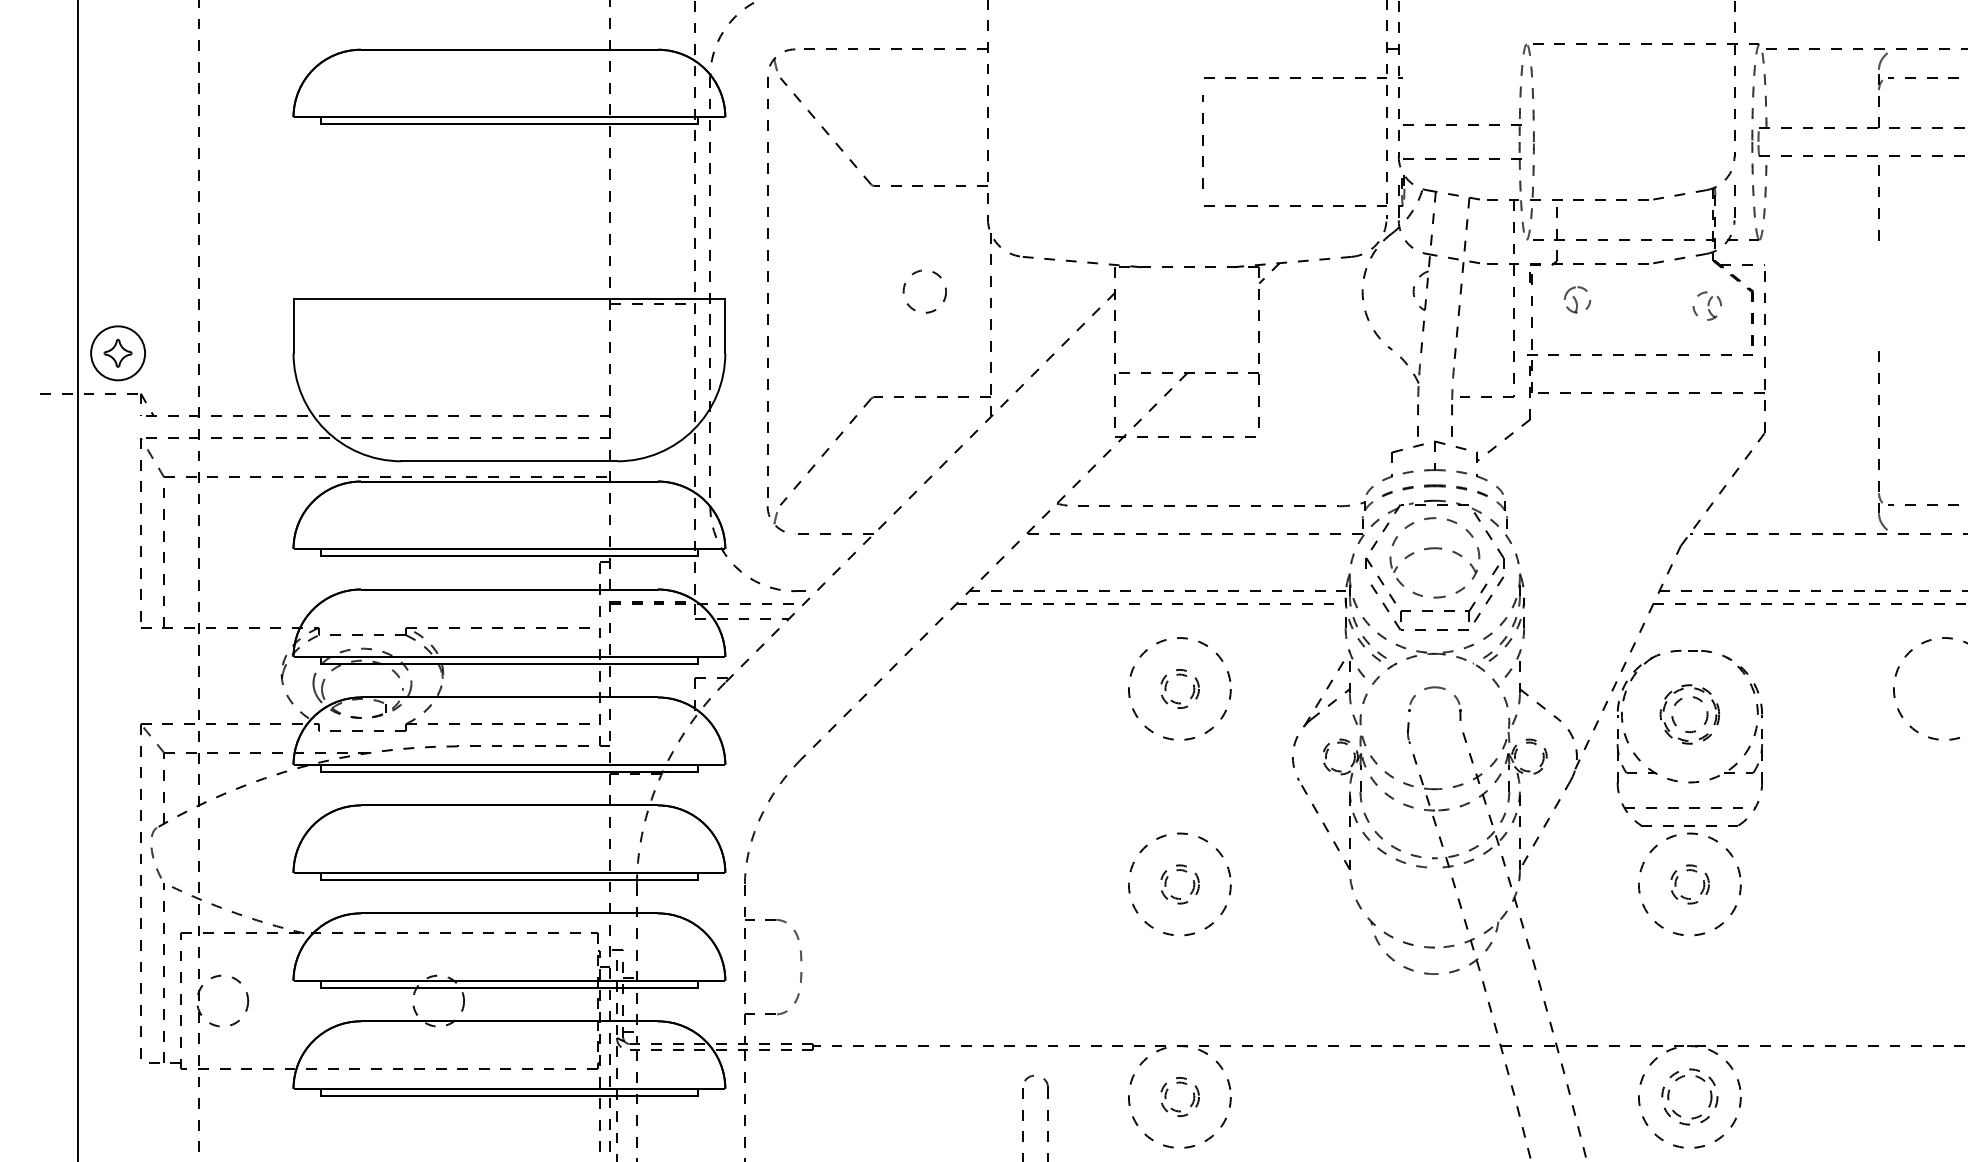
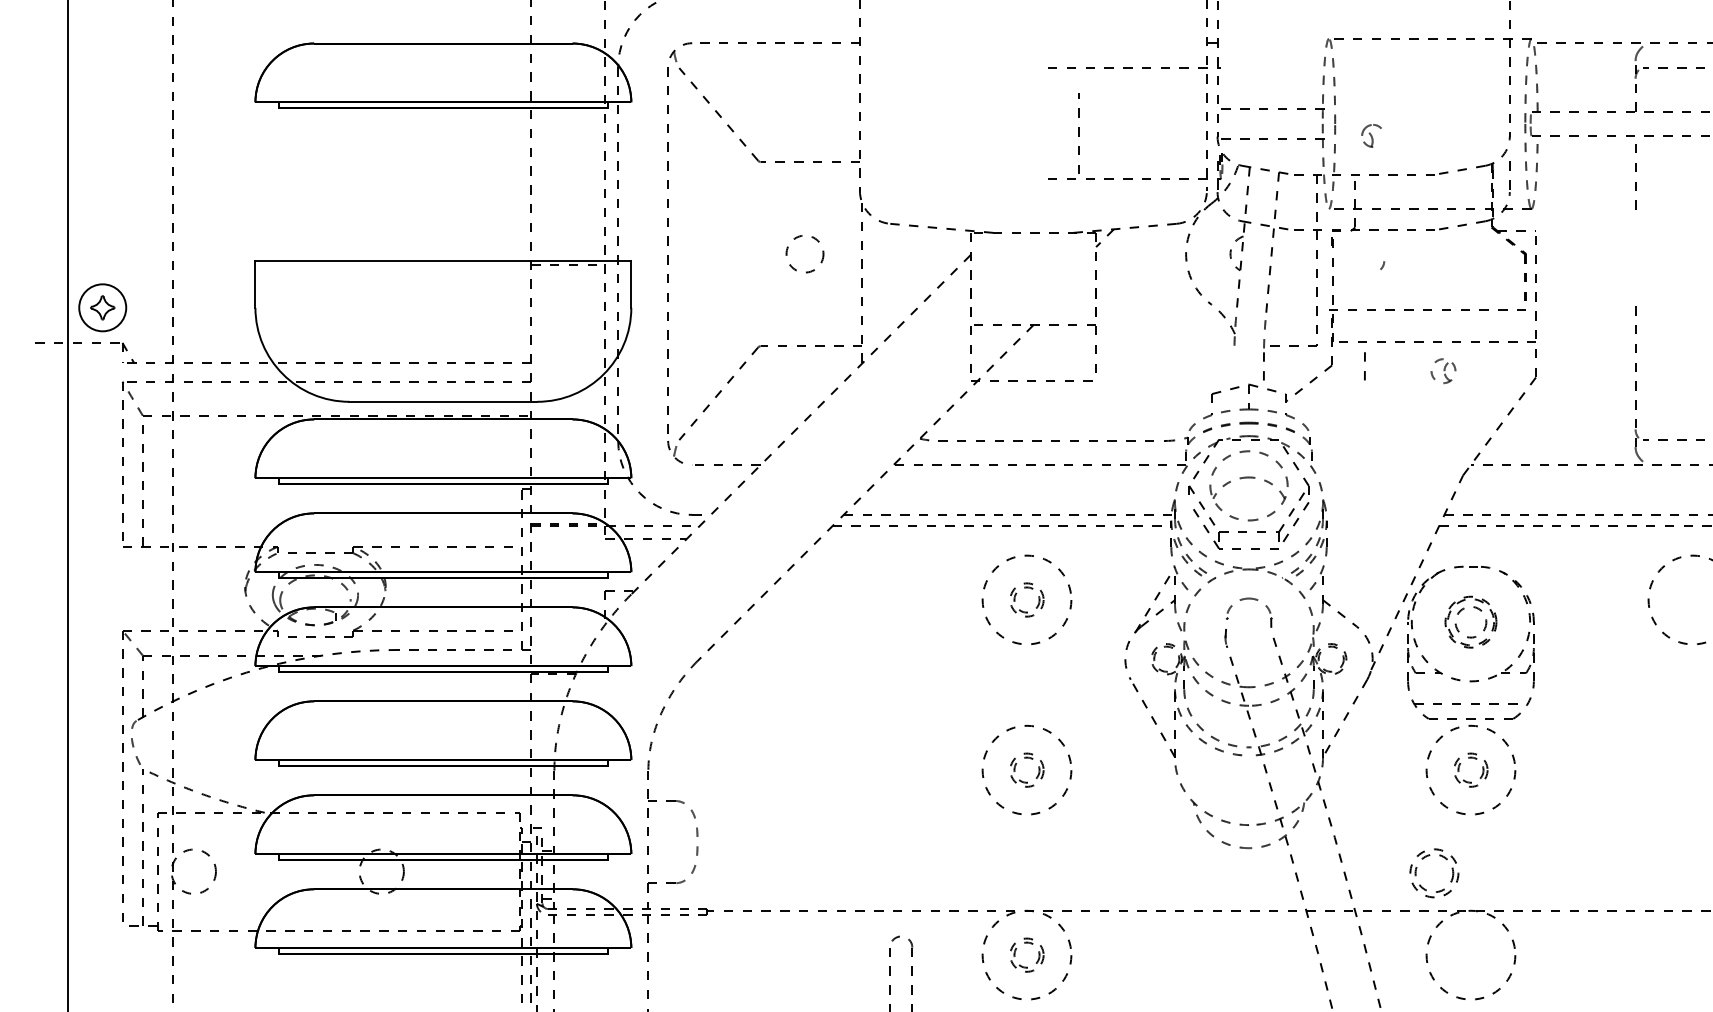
line: (1202, 141) -> (1078, 132), moved
part: (1575, 299) -> (1371, 135), moved
part: (1706, 305) -> (1442, 370), moved
line: (1417, 415) -> (1364, 361), moved
part: (1679, 1079) -> (1425, 858), moved

